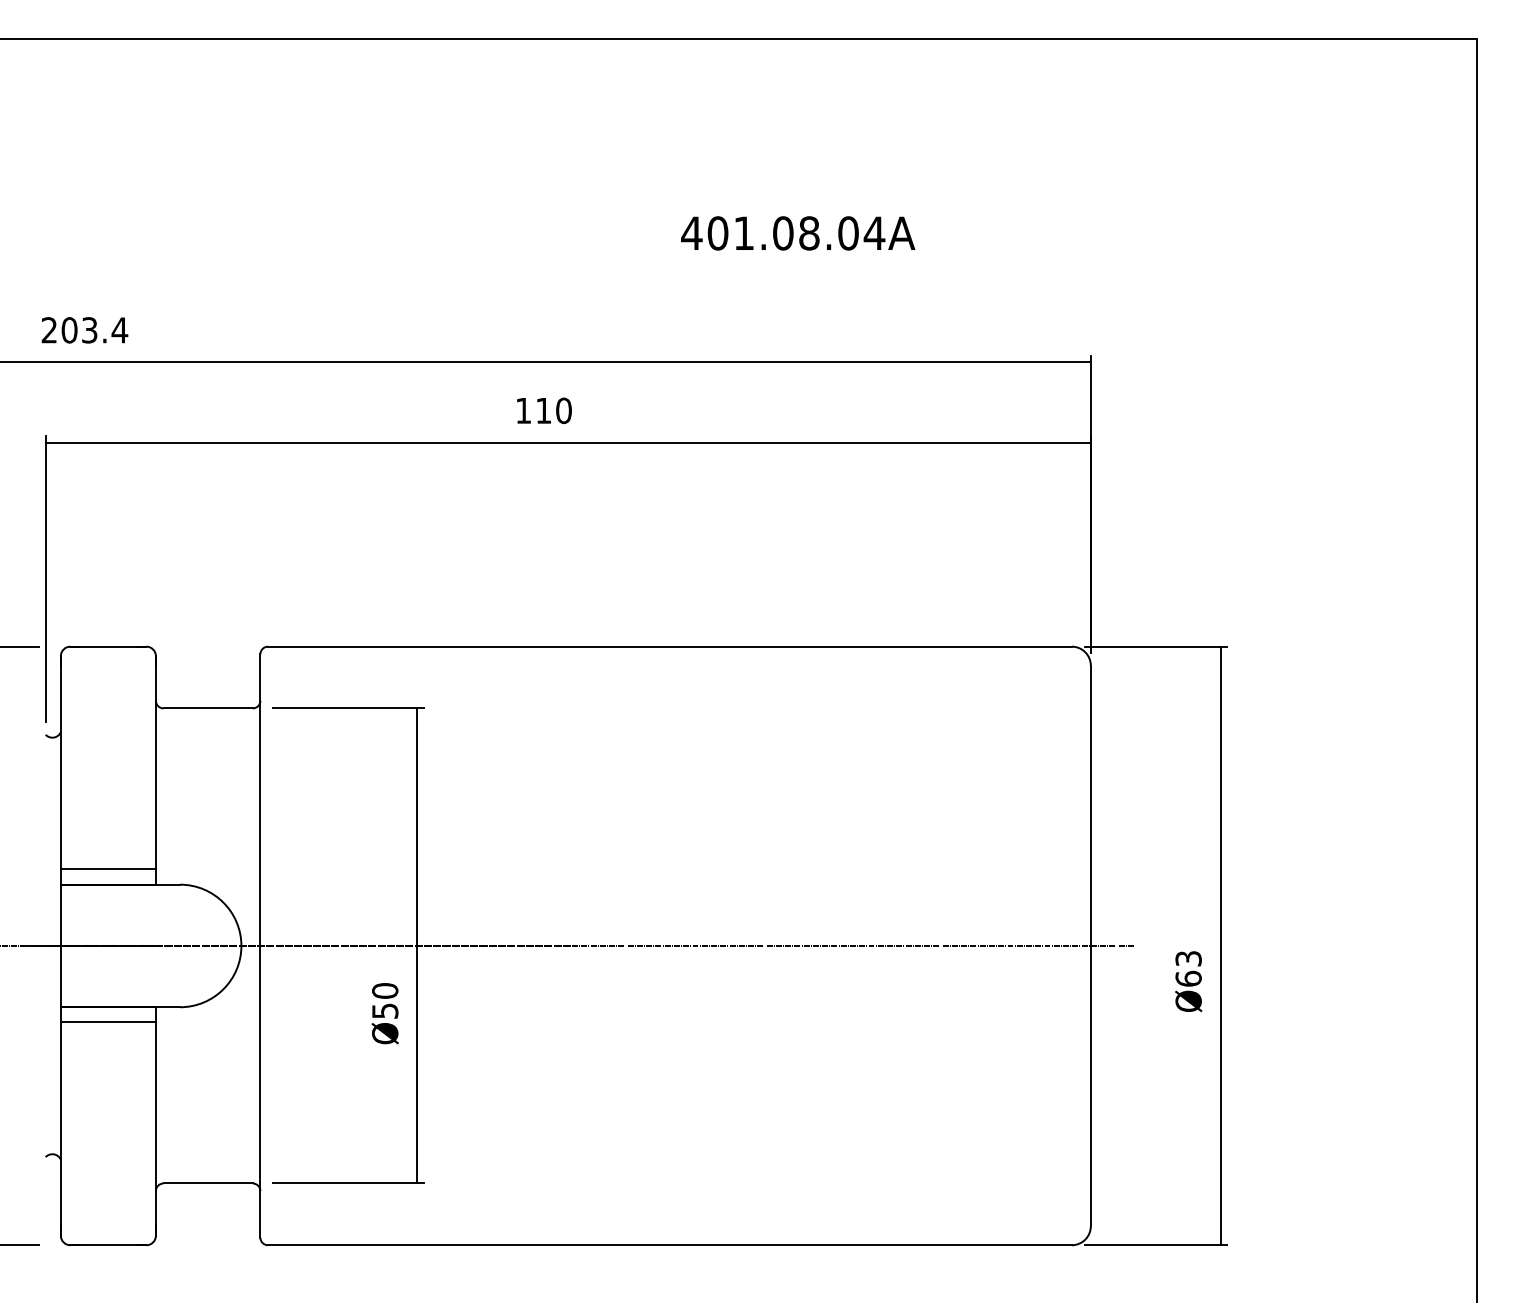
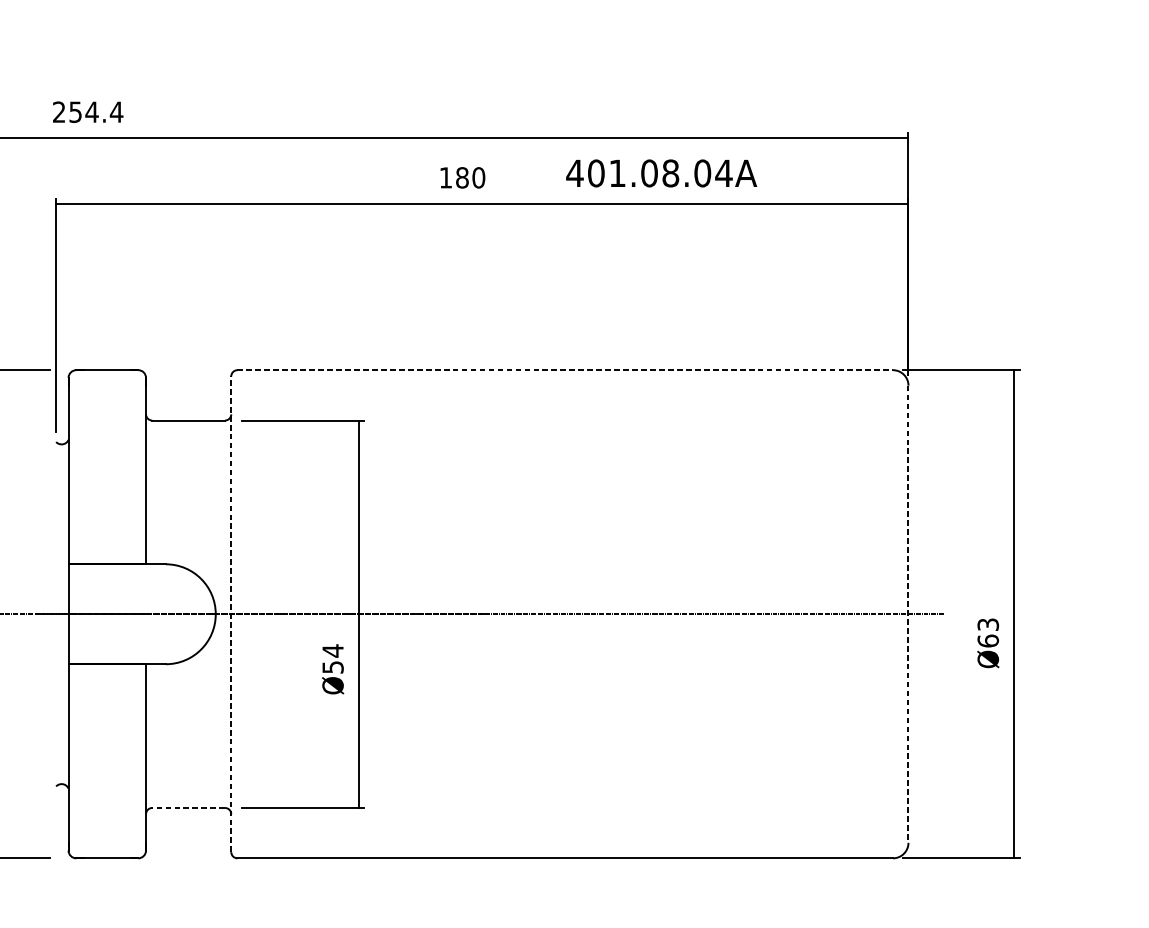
text: (798, 233) -> (661, 173), moved
text: (79, 330) -> (83, 112), 203.4 -> 254.4
text: (543, 410) -> (462, 177), 110 -> 180
line: (669, 646) -> (564, 370), solid -> dashed
line: (107, 869) -> (106, 551), removed
line: (260, 945) -> (231, 613), solid -> dashed
line: (1090, 946) -> (908, 614), solid -> dashed
text: (385, 990) -> (333, 650), Ø50 -> Ø54
line: (107, 1022) -> (106, 676), removed
line: (208, 1183) -> (188, 807), solid -> dashed

